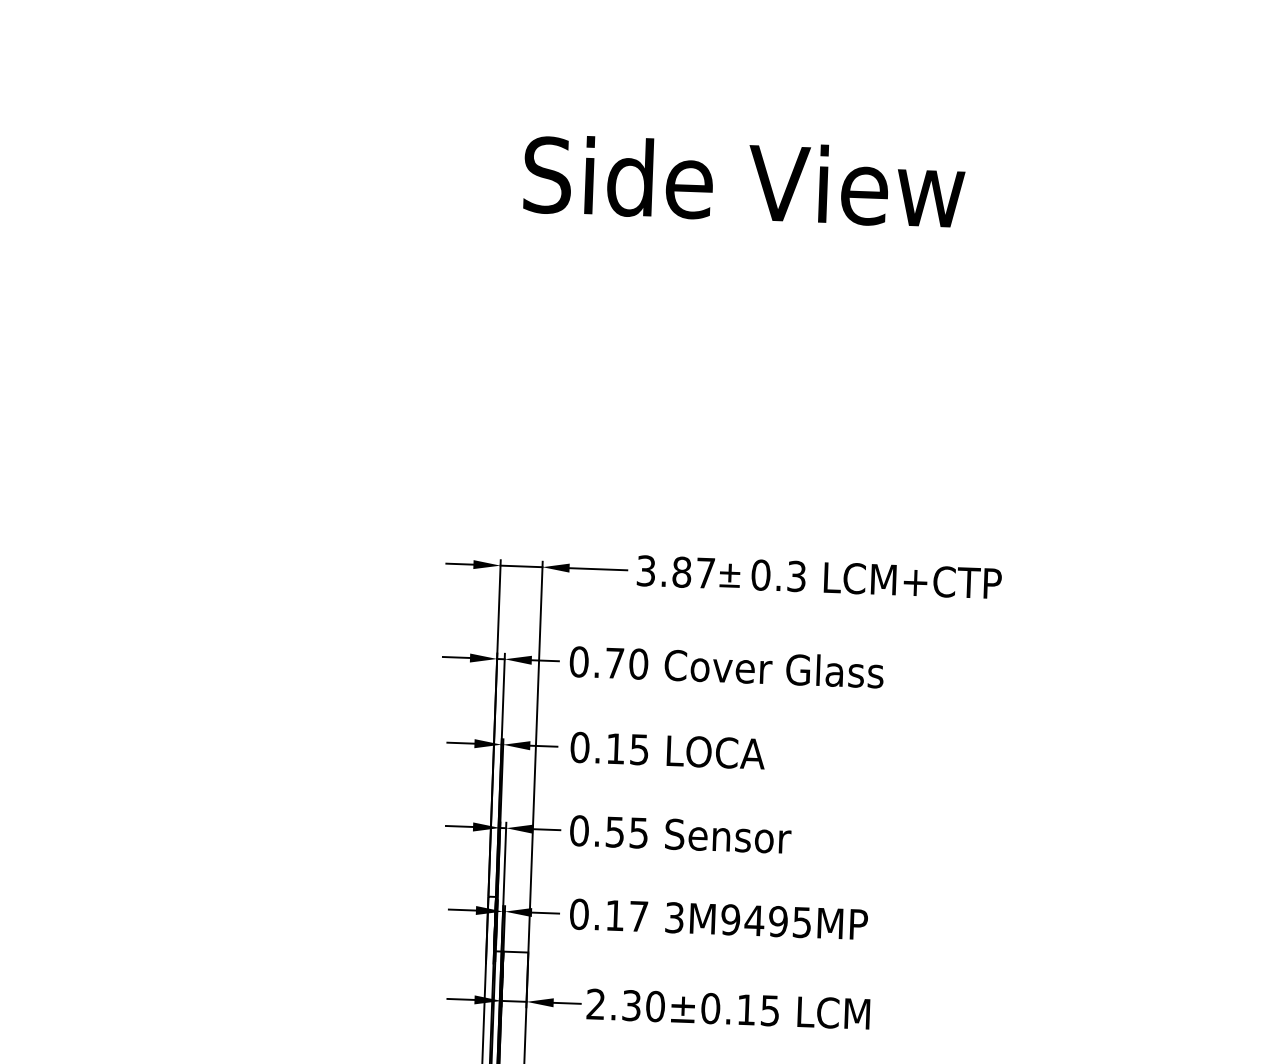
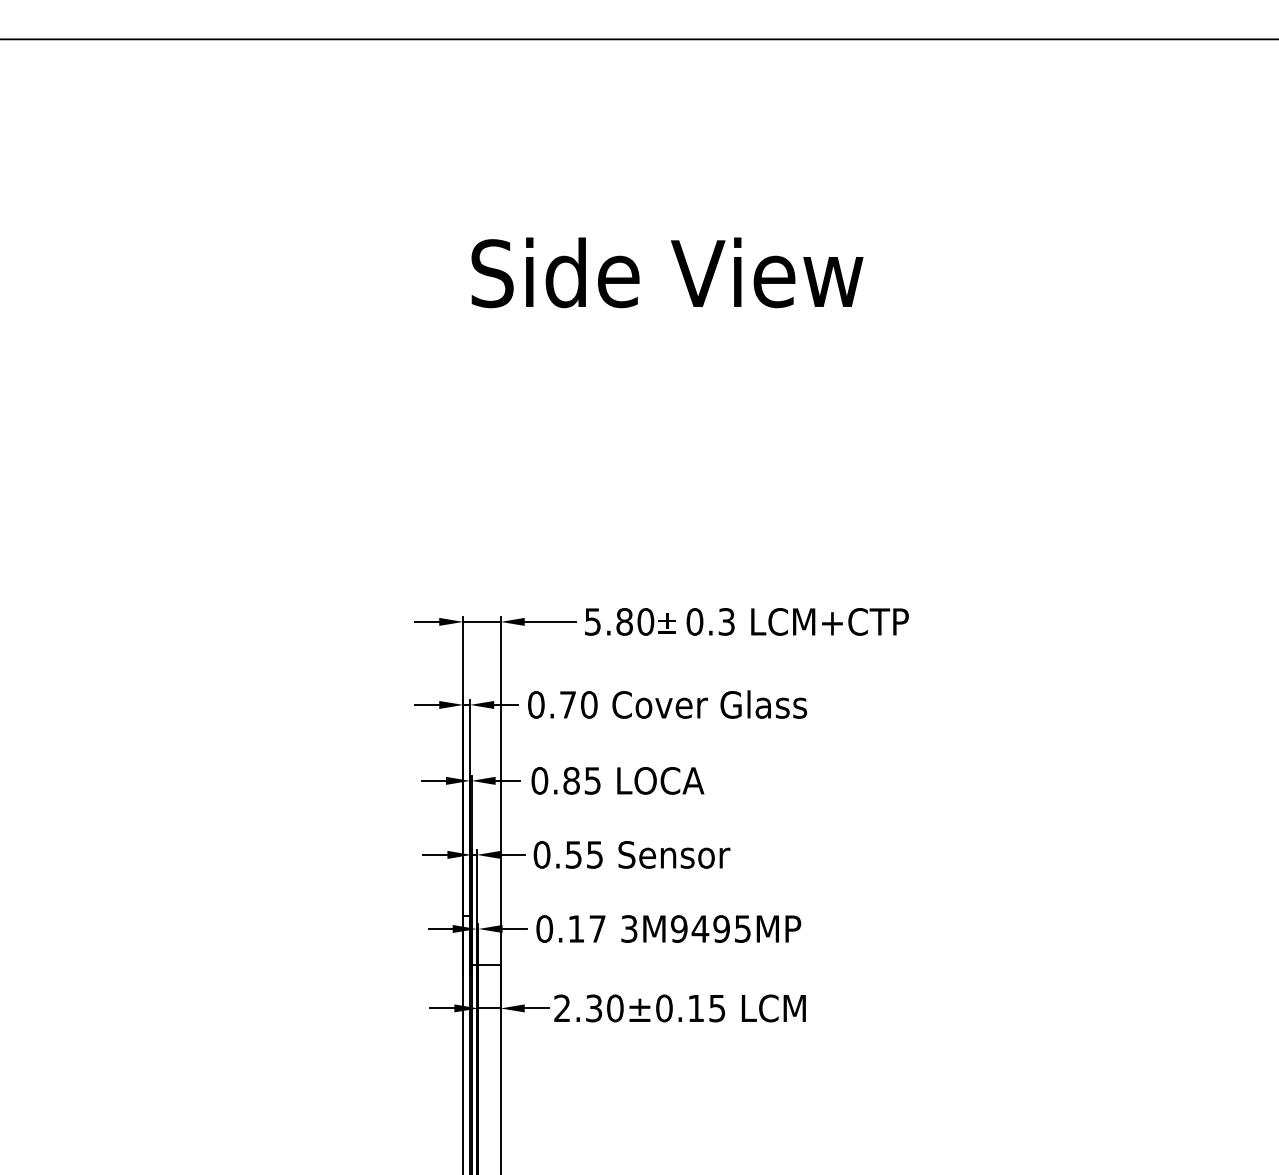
text: (676, 571) -> (619, 621), 3.87 -> 5.80
text: (615, 748) -> (571, 780), 0.15 -> 0.85

